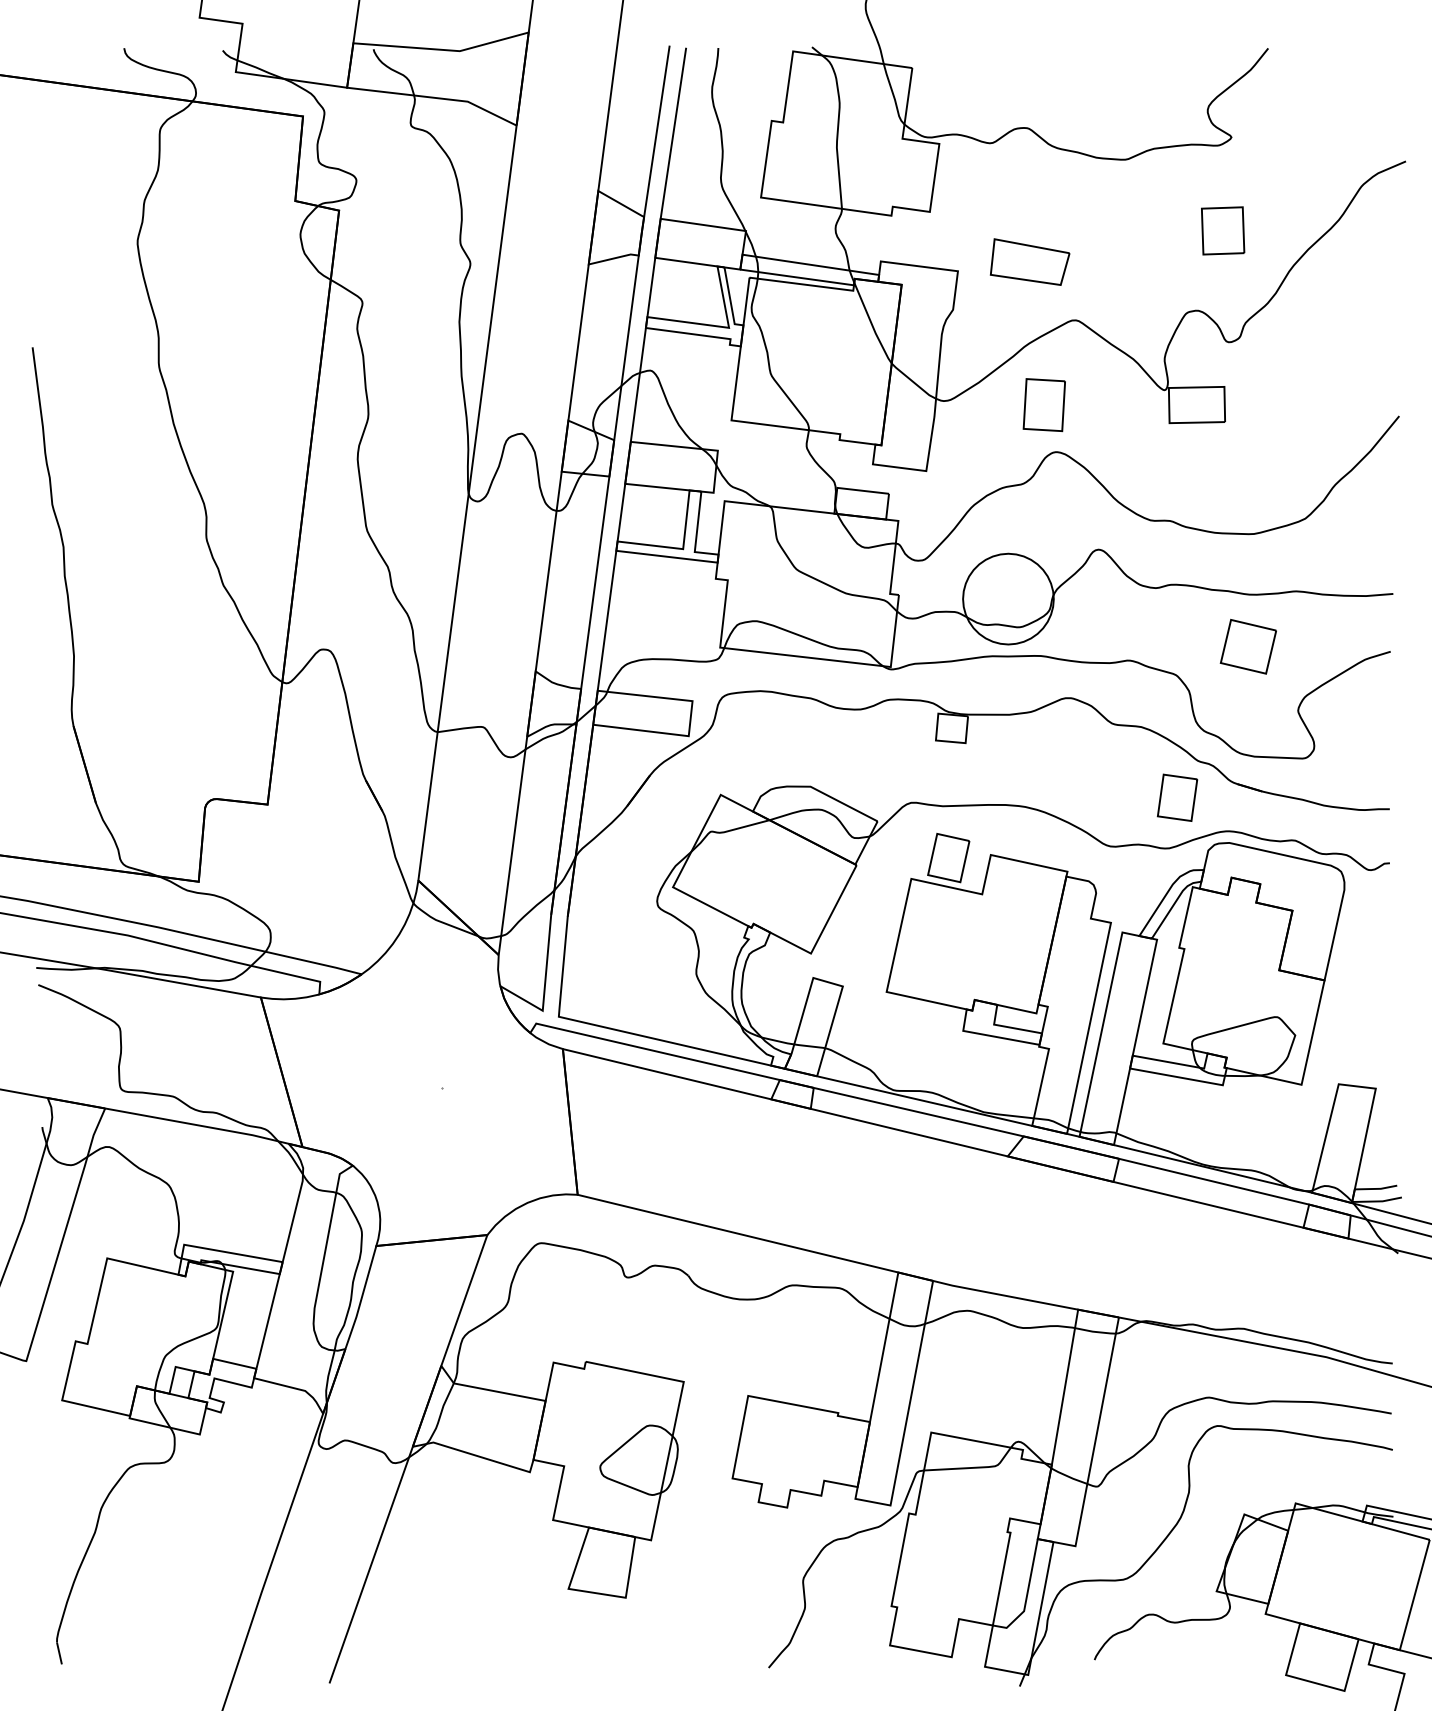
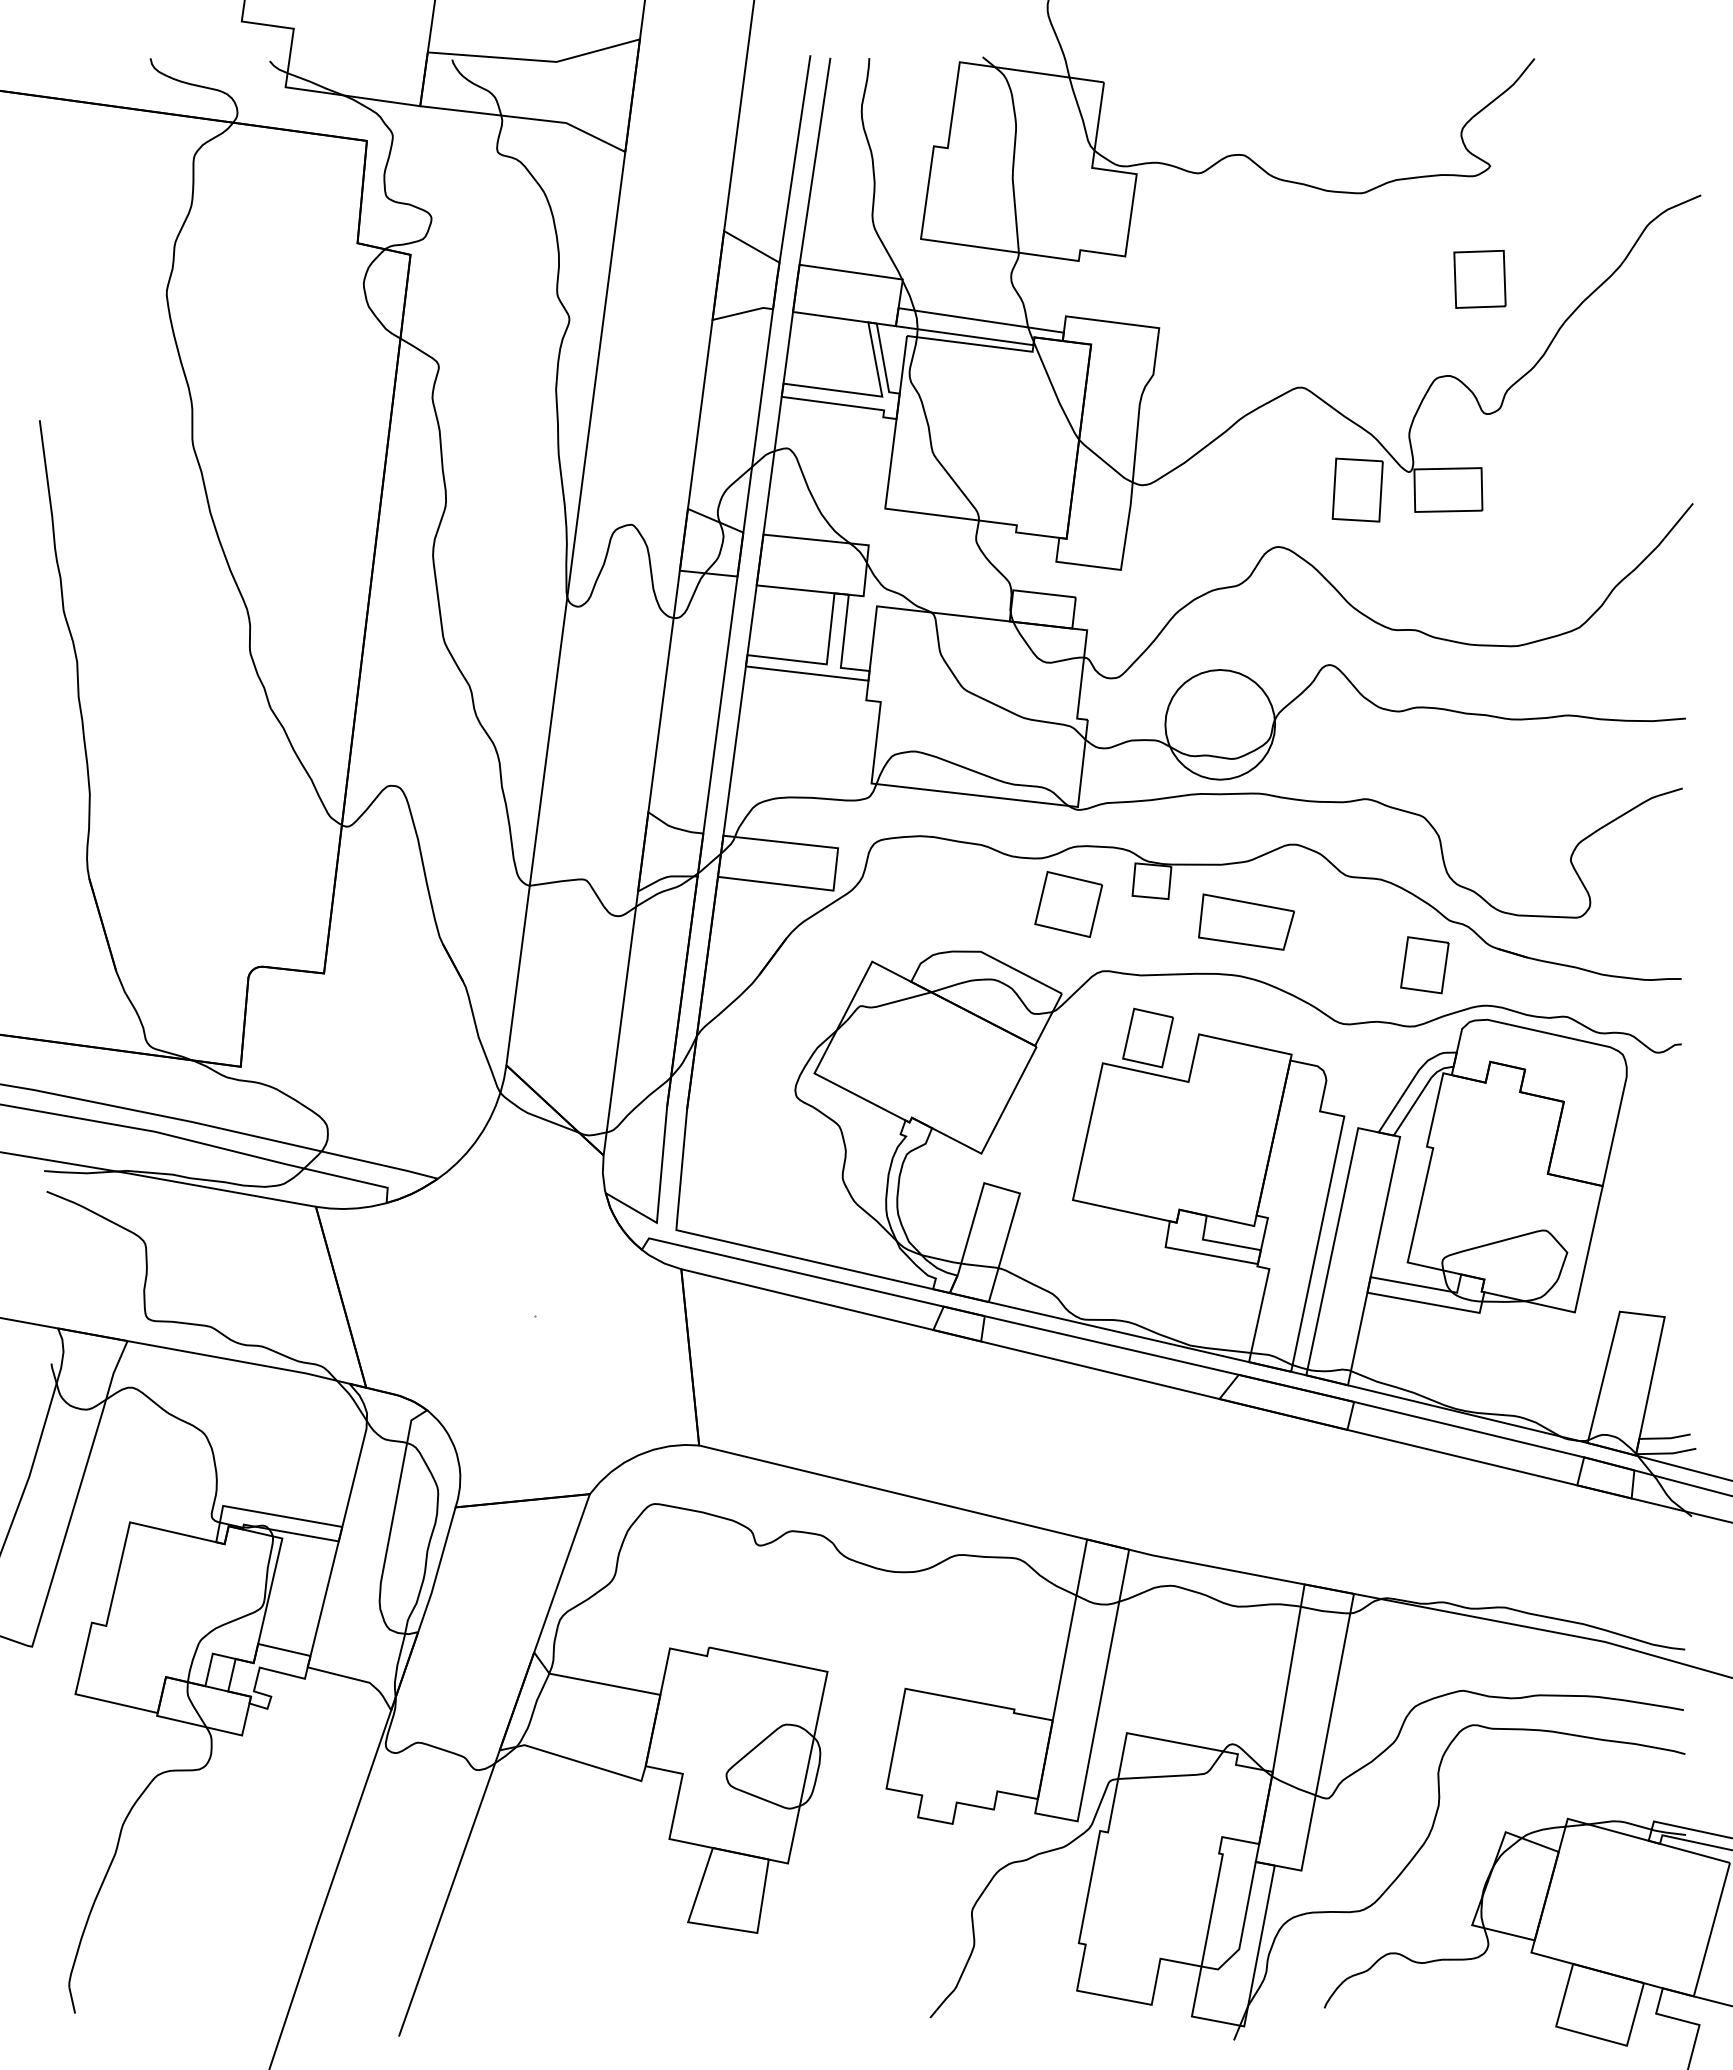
part: (1030, 261) -> (1246, 921), moved
part: (1044, 404) -> (1357, 489), moved
part: (1248, 646) -> (1068, 904), moved

